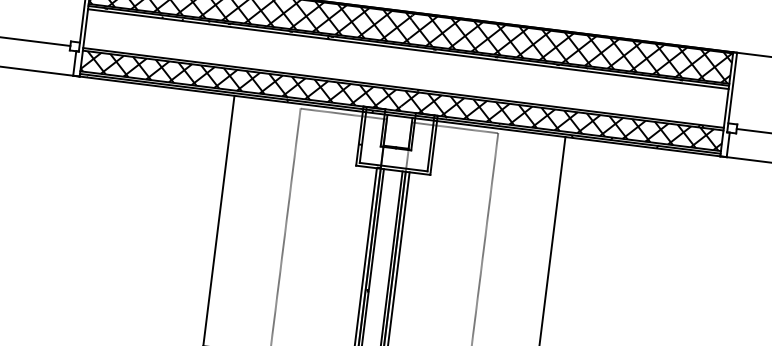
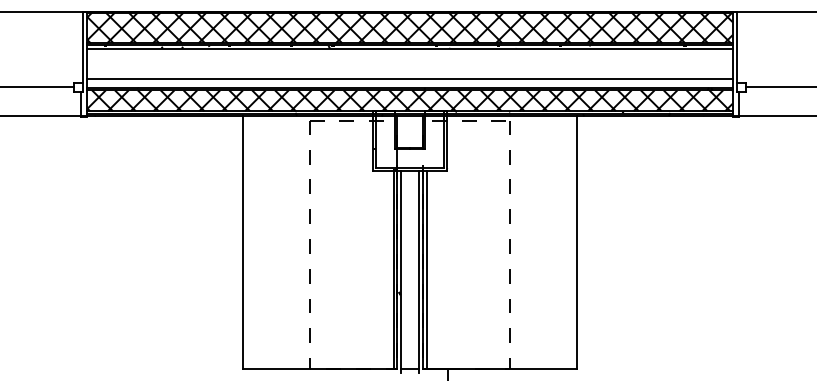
line: (404, 78) -> (409, 78), added

